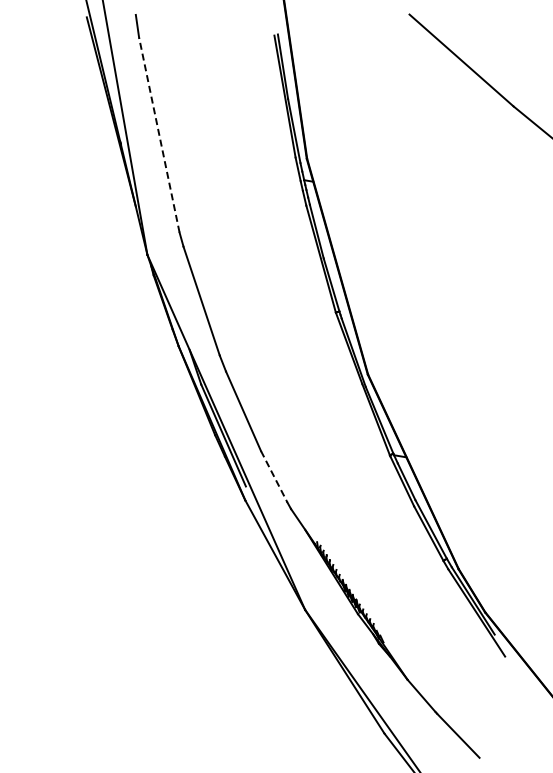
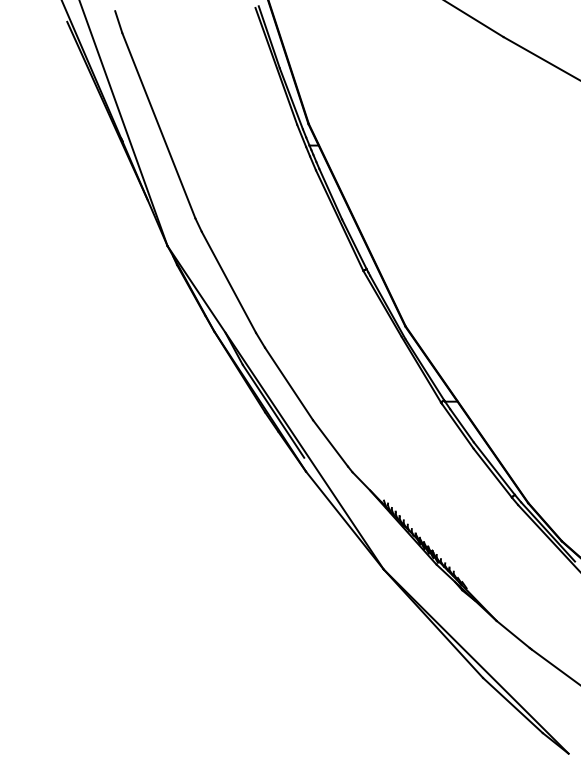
line: (159, 134) -> (158, 125), dashed -> solid
line: (274, 476) -> (330, 443), dashed -> solid

